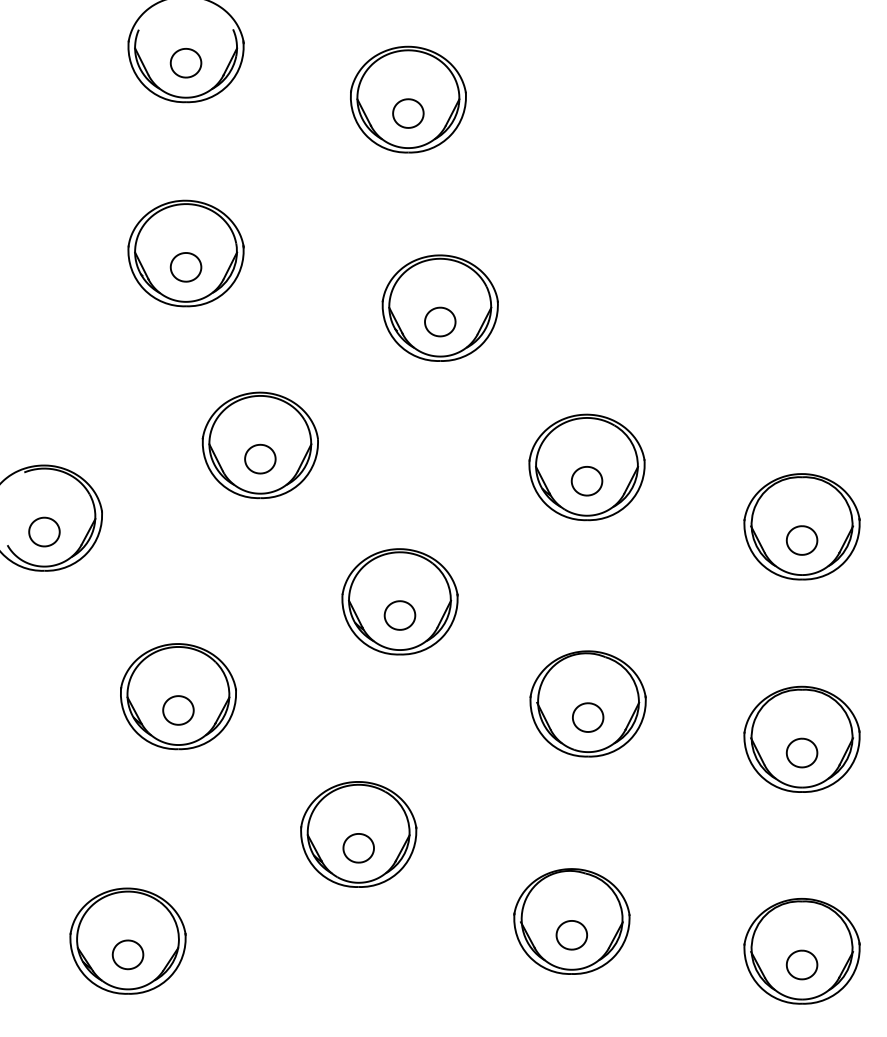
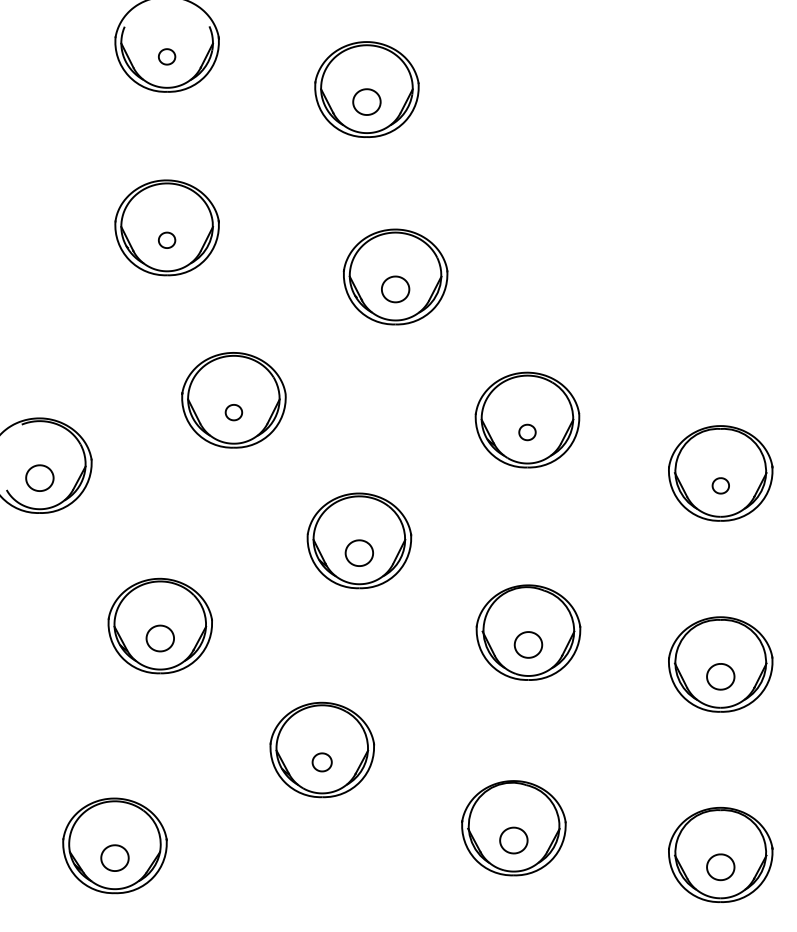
part: (185, 62) -> (166, 56), size x0.6
part: (185, 267) -> (166, 240), size x0.6
part: (259, 458) -> (233, 412), size x0.6
part: (587, 481) -> (527, 432), size x0.6
part: (801, 540) -> (720, 485), size x0.6
part: (357, 848) -> (321, 762), size x0.7

